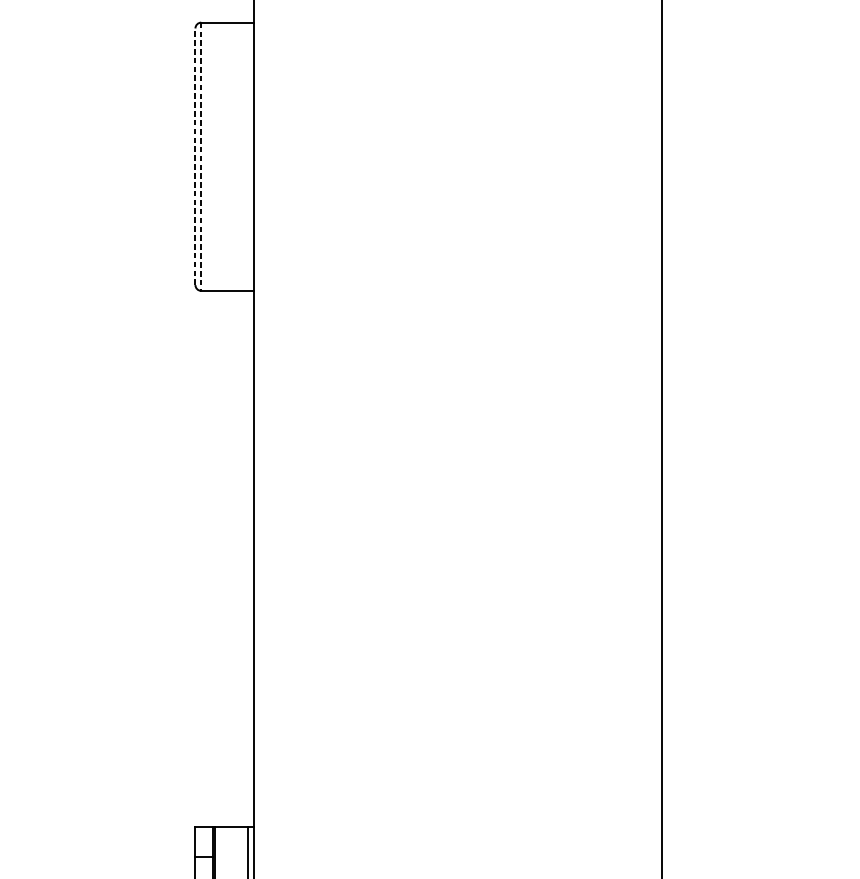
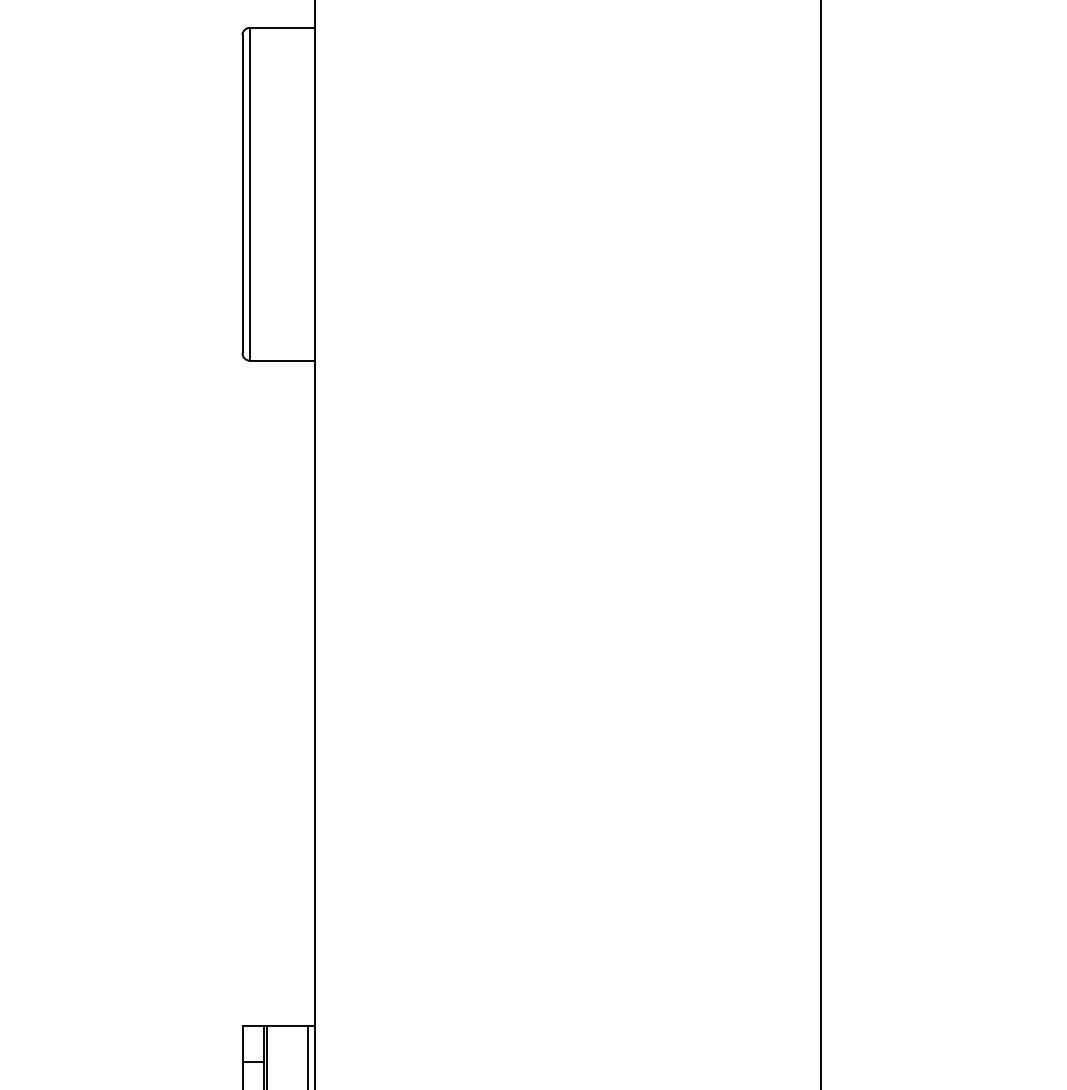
line: (195, 156) -> (242, 193), dashed -> solid
line: (201, 156) -> (249, 194), dashed -> solid

